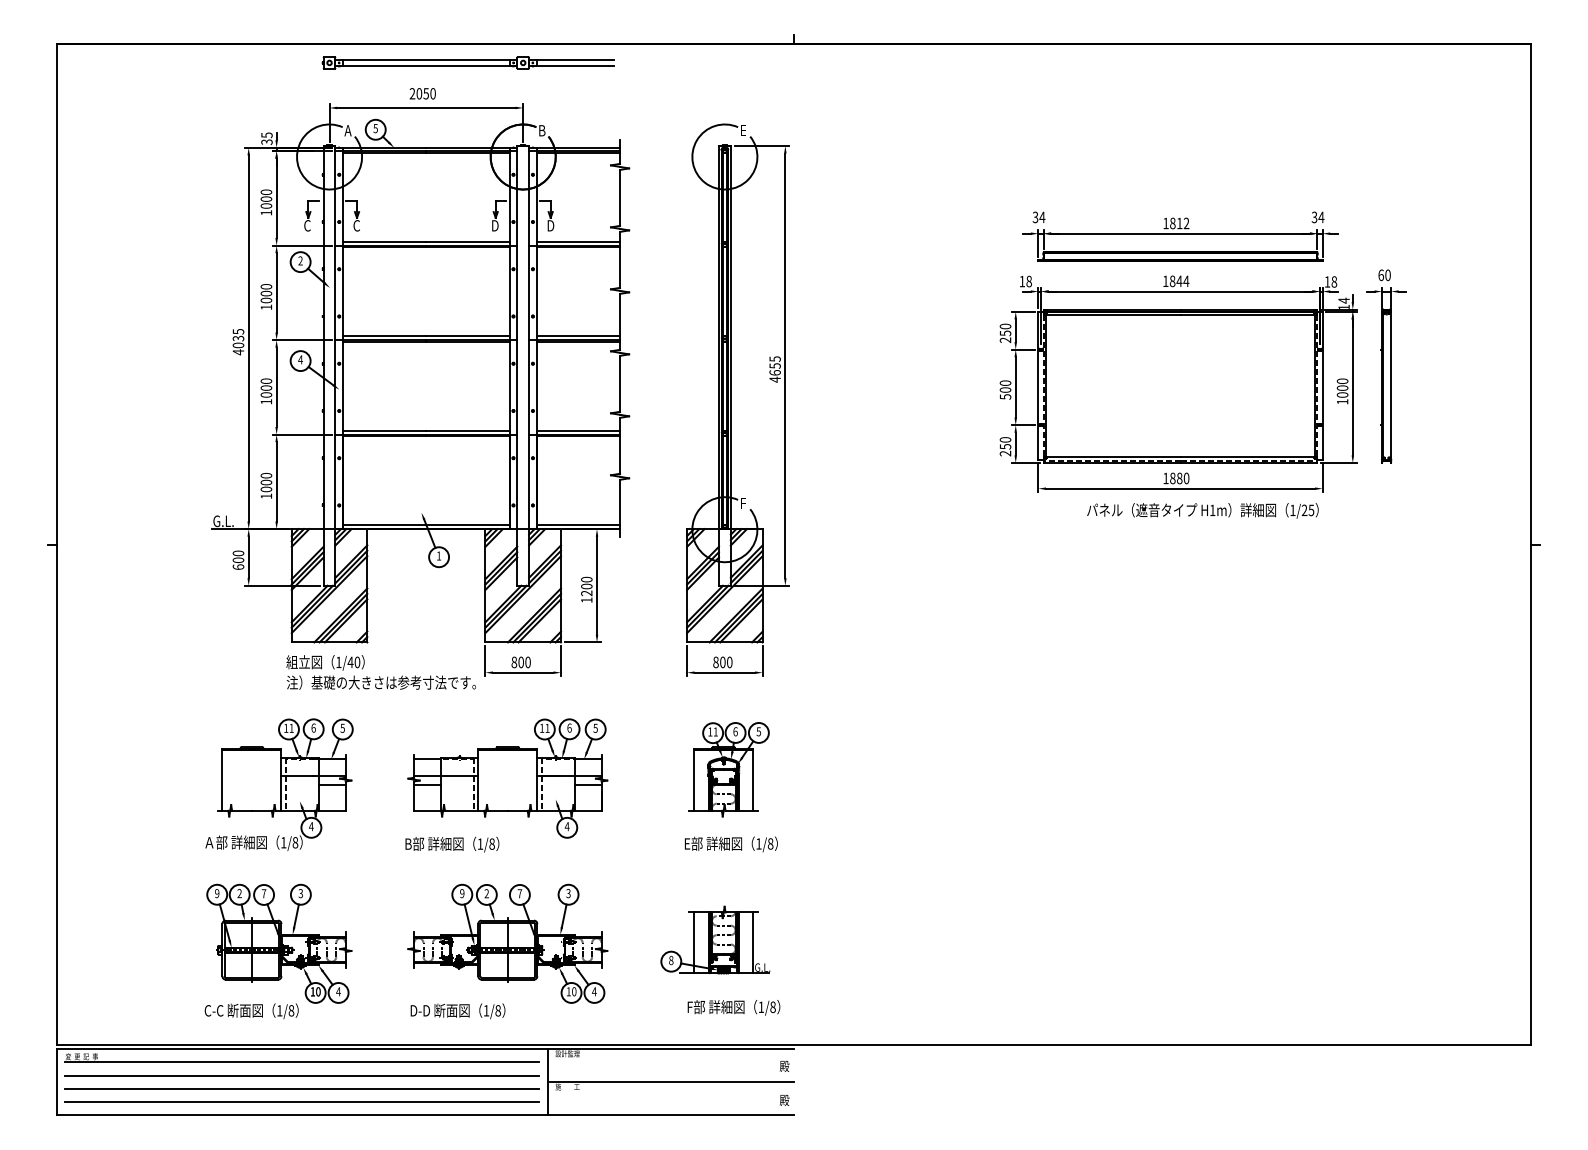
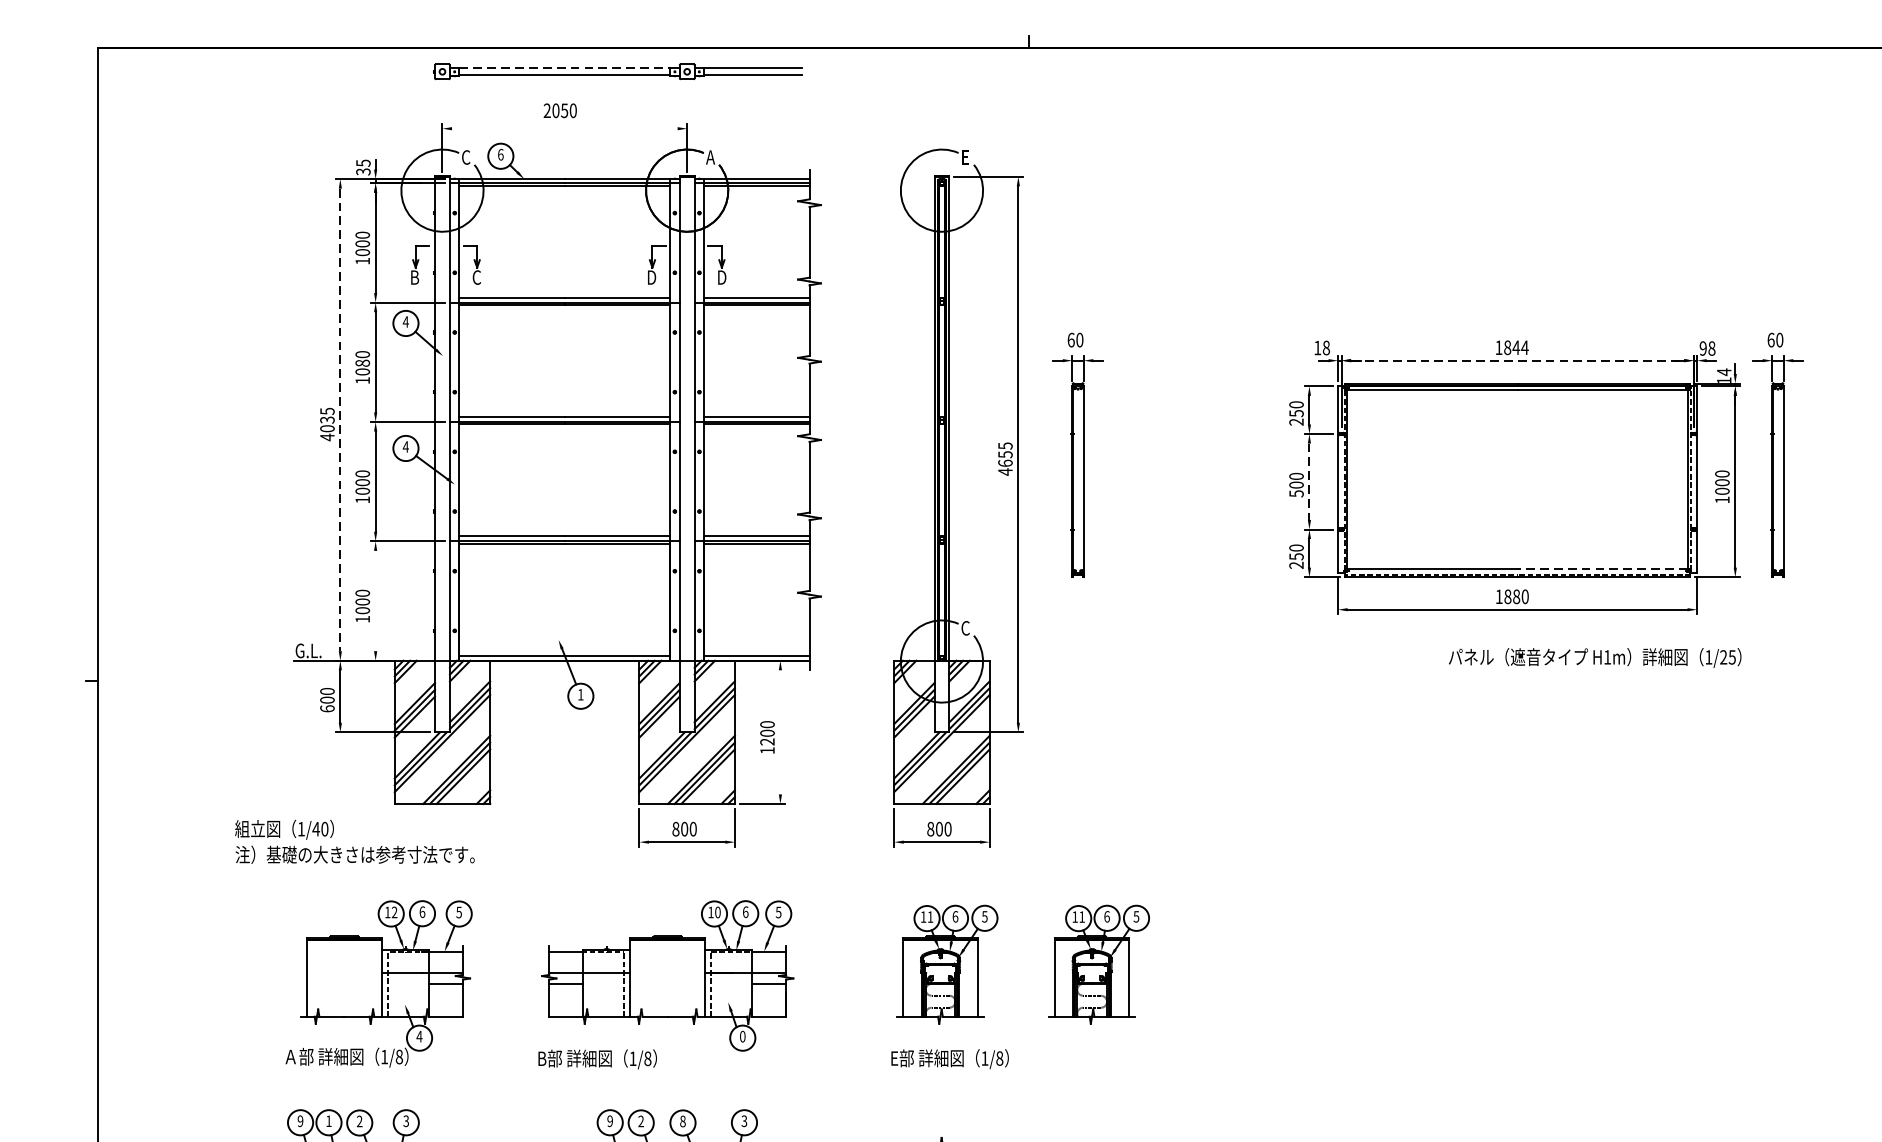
line: (426, 60) -> (564, 68), solid -> dashed
line: (426, 107) -> (564, 128), removed
text: (375, 128) -> (500, 154), 5 -> 6
text: (347, 130) -> (465, 157), A -> C
text: (541, 130) -> (710, 157), B -> A
text: (307, 225) -> (414, 277), C -> B
part: (1180, 236) -> (1517, 291), removed
text: (300, 260) -> (405, 321), 2 -> 4
text: (1327, 281) -> (1703, 347), 18 -> 98
line: (1180, 291) -> (1517, 360), solid -> dashed
text: (266, 293) -> (362, 363), 1000 -> 1080
line: (248, 338) -> (340, 419), solid -> dashed
part: (832, 366) -> (1077, 455), added
line: (1015, 387) -> (1309, 481), solid -> dashed
line: (1247, 456) -> (1602, 569), solid -> dashed
line: (276, 481) -> (375, 600), removed
text: (743, 503) -> (965, 628), F -> C
text: (1202, 510) -> (1594, 657), moved
line: (597, 585) -> (781, 732), removed
text: (380, 672) -> (353, 841), moved
text: (291, 727) -> (394, 911), 11 -> 12
text: (547, 727) -> (717, 911), 11 -> 10
part: (848, 769) -> (1098, 964), added
text: (566, 826) -> (741, 1036), 4 -> 0
text: (239, 893) -> (328, 1121), 2 -> 1
text: (263, 893) -> (359, 1121), 7 -> 2
text: (519, 893) -> (682, 1121), 7 -> 8

